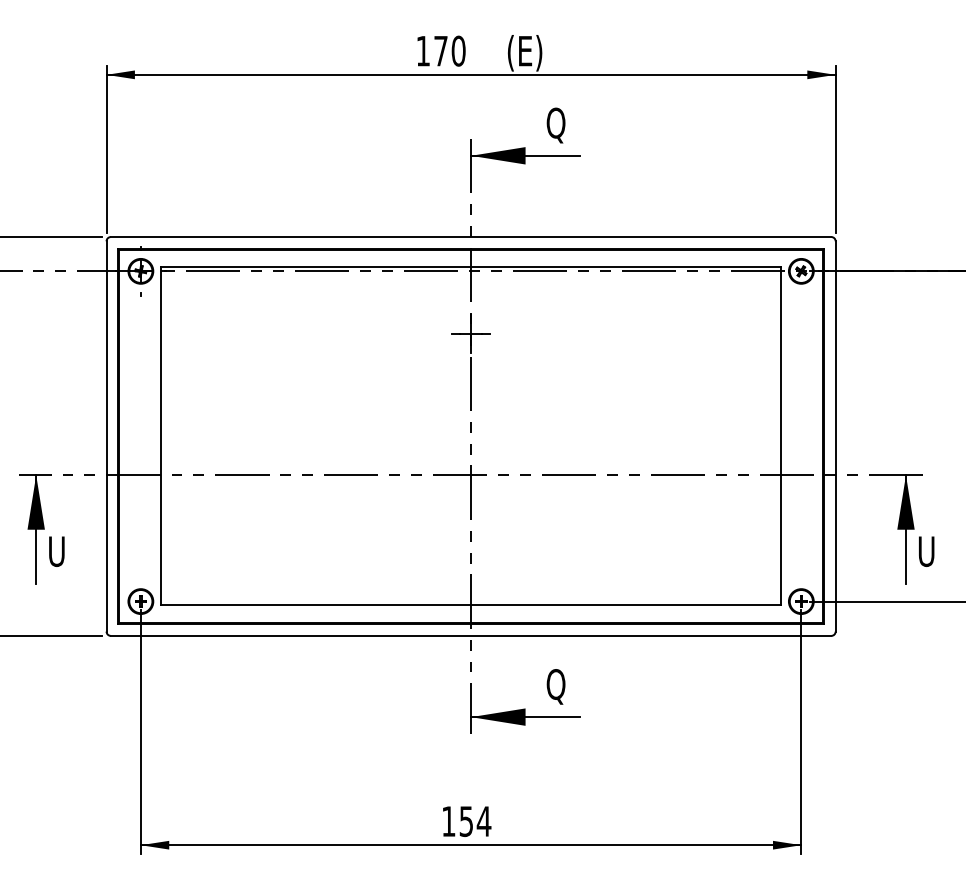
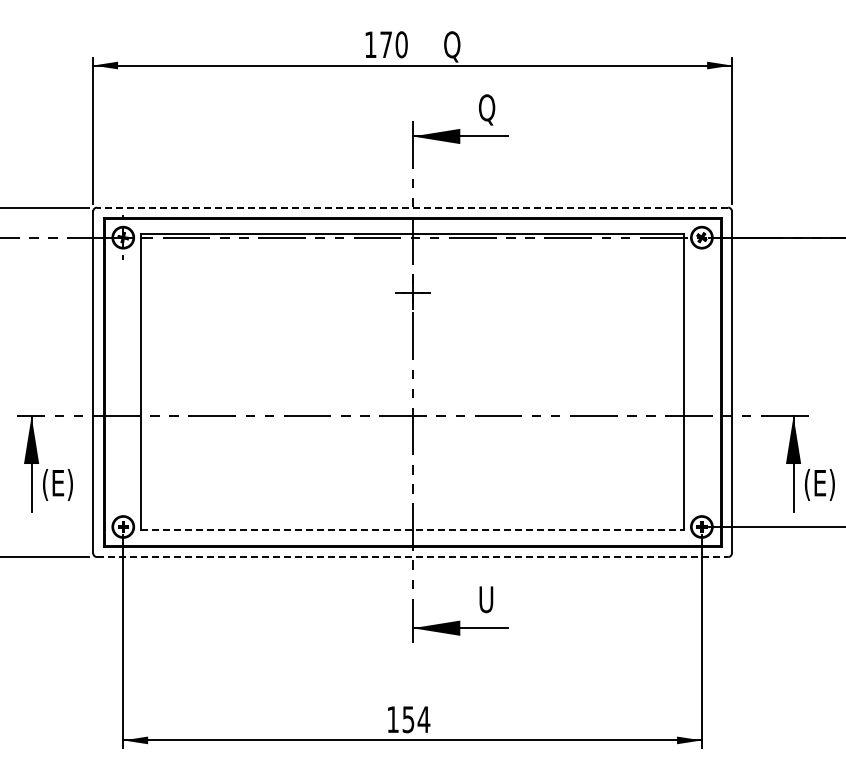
text: (524, 53) -> (459, 46), (E) -> Q
line: (471, 236) -> (412, 207), solid -> dashed
text: (65, 553) -> (57, 484), U -> (E)
text: (935, 553) -> (819, 484), U -> (E)
line: (471, 605) -> (412, 530), solid -> dashed
line: (471, 636) -> (412, 557), solid -> dashed
text: (555, 686) -> (486, 601), Q -> U

